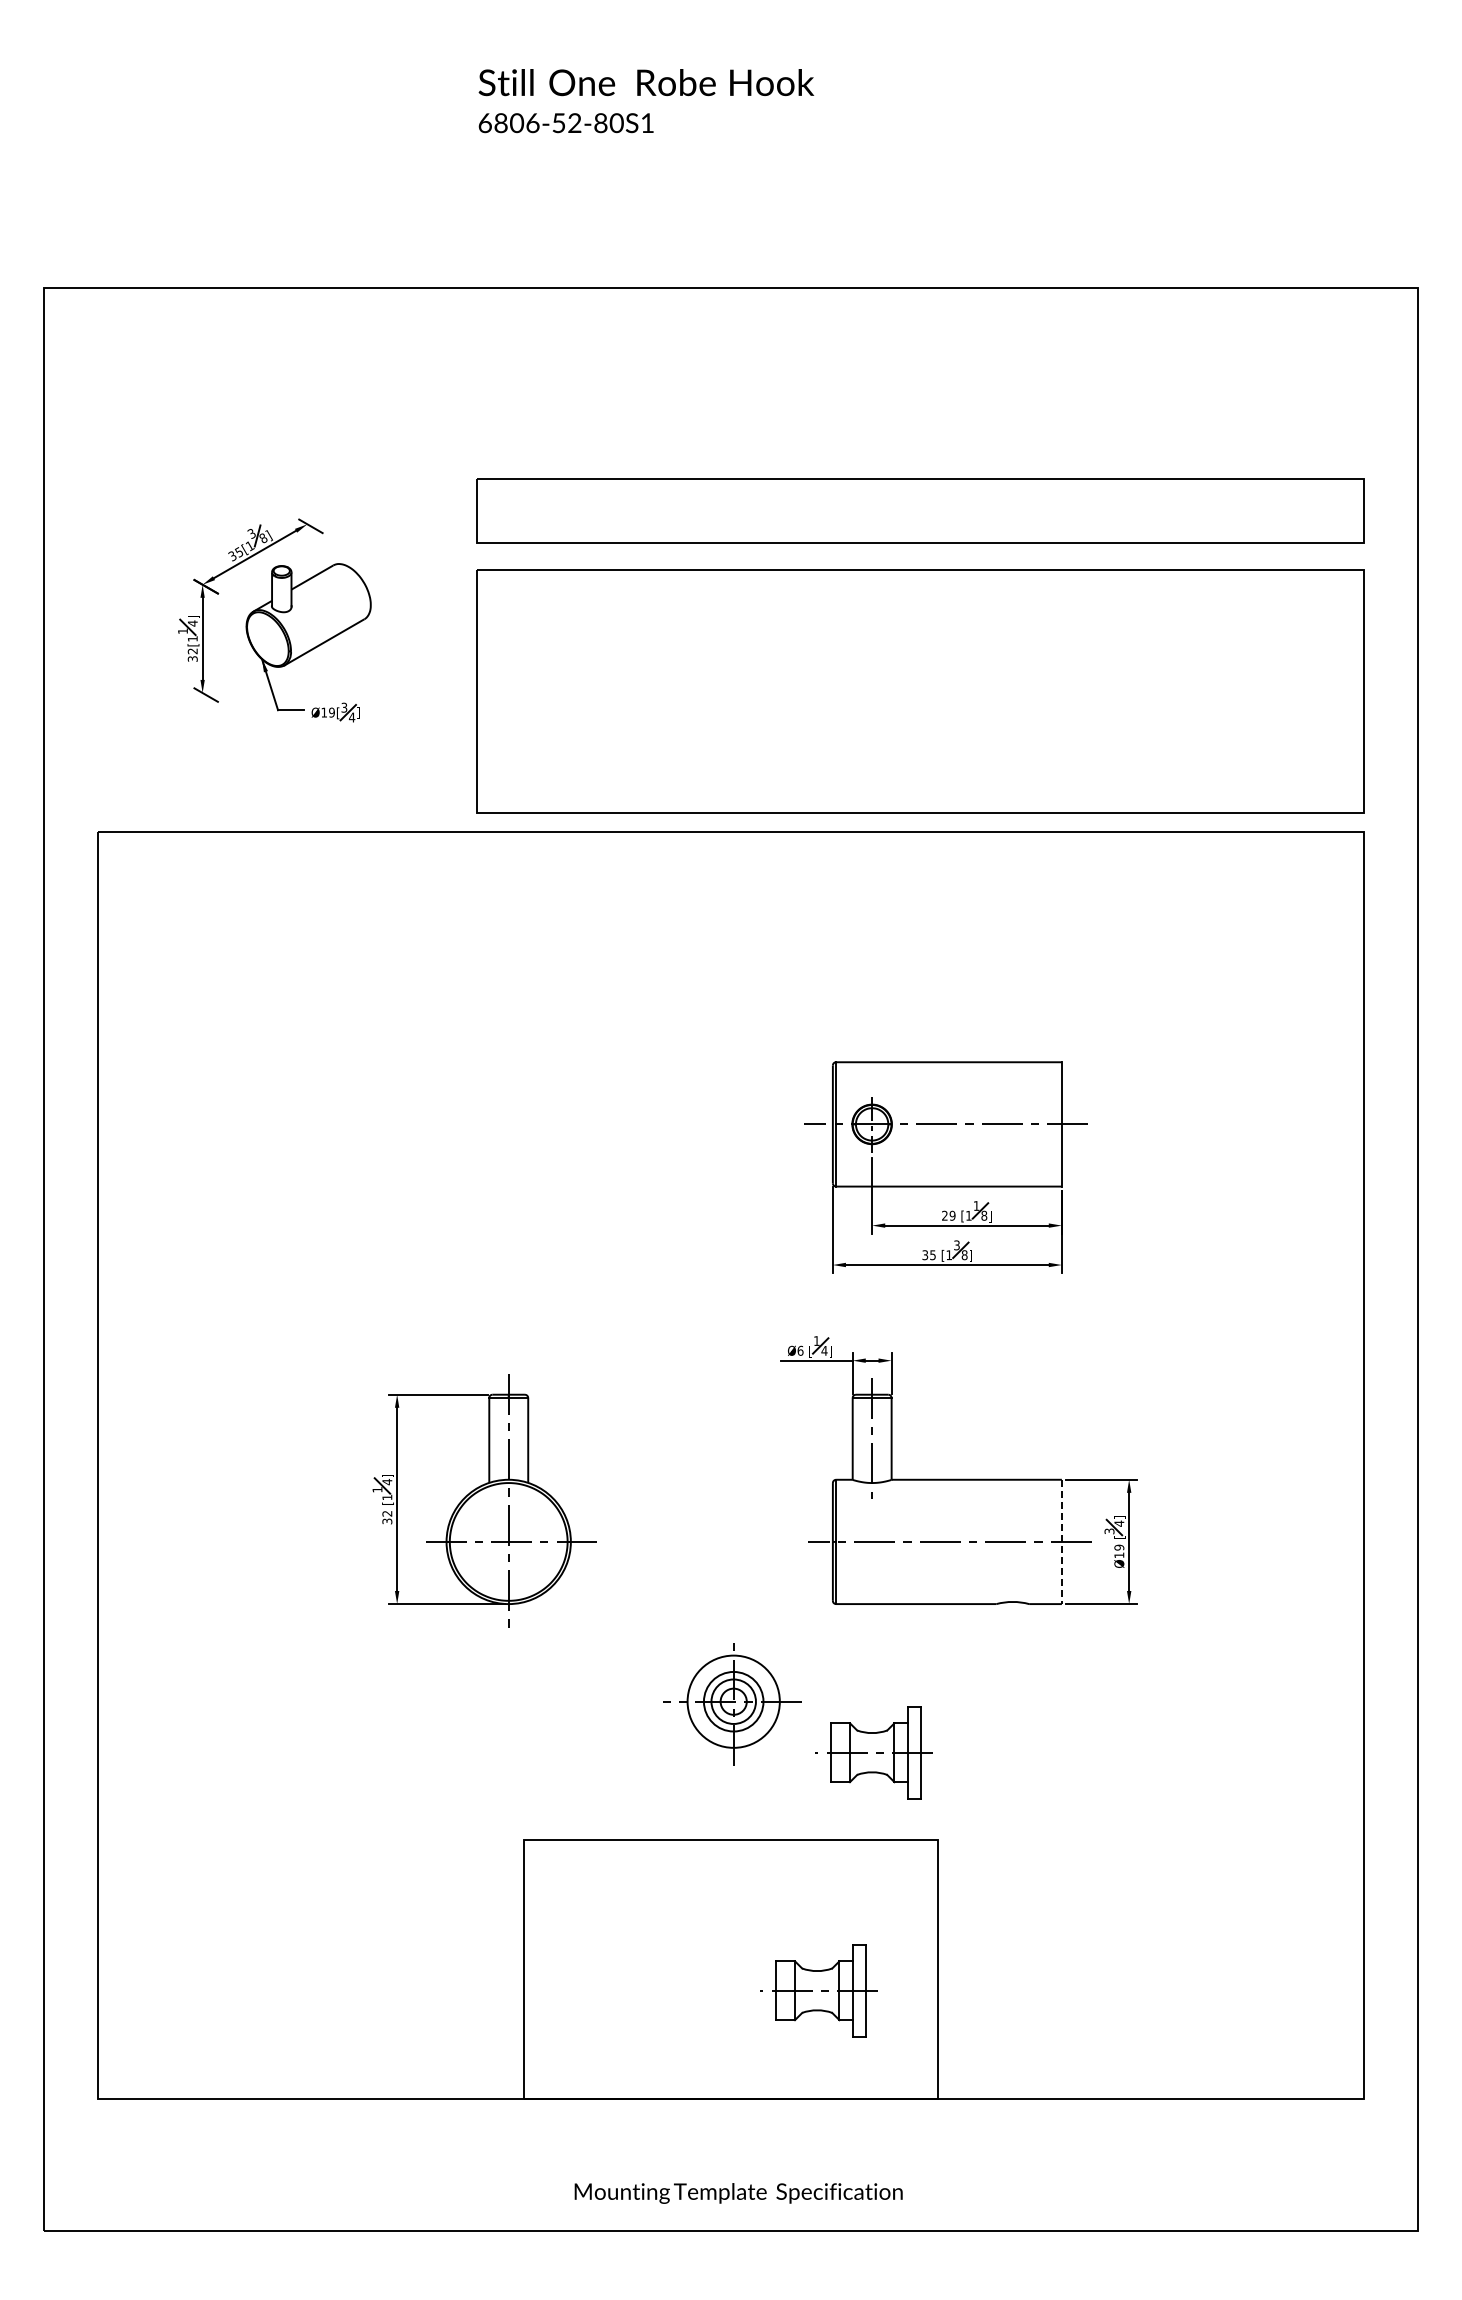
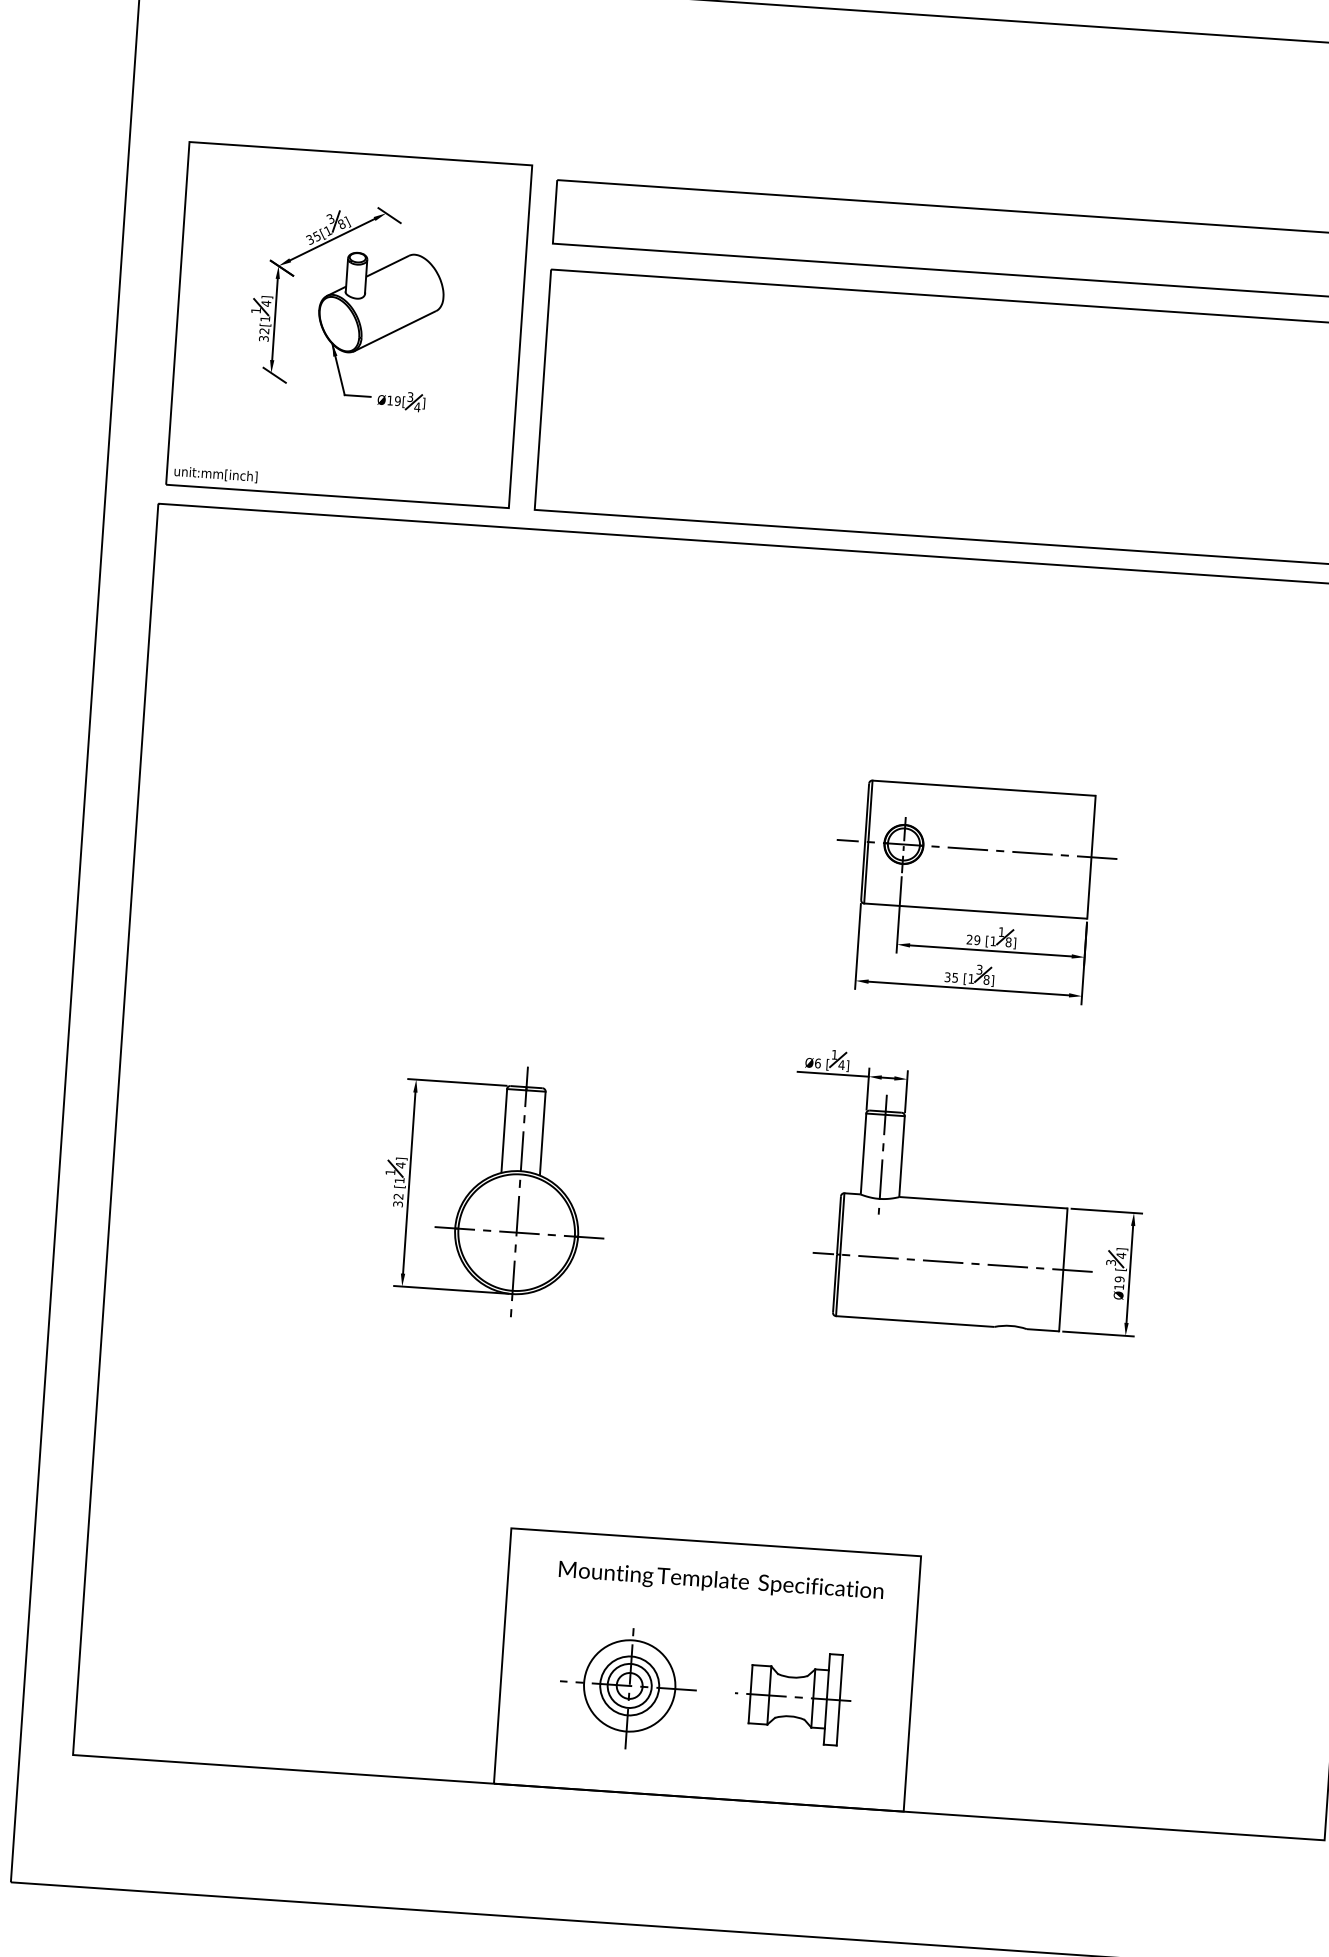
part: (277, 639) -> (348, 325), added
line: (1061, 1542) -> (1062, 1270), dashed -> solid
part: (732, 1704) -> (628, 1688), moved
part: (873, 1752) -> (862, 1465), removed
text: (738, 2193) -> (720, 1581), moved

